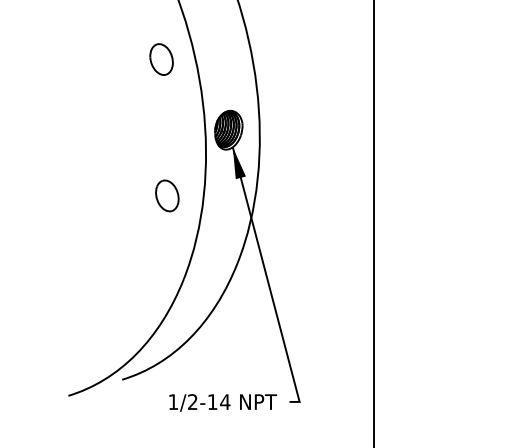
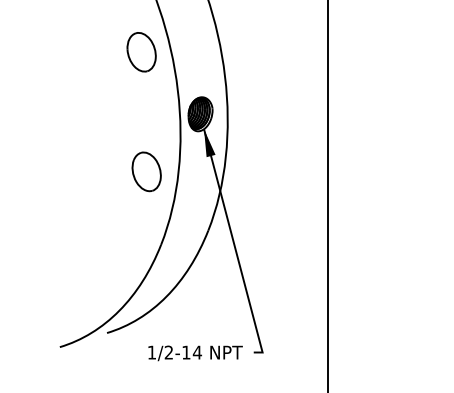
part: (161, 59) -> (141, 52), size x1.43
part: (167, 195) -> (146, 171), size x1.43

